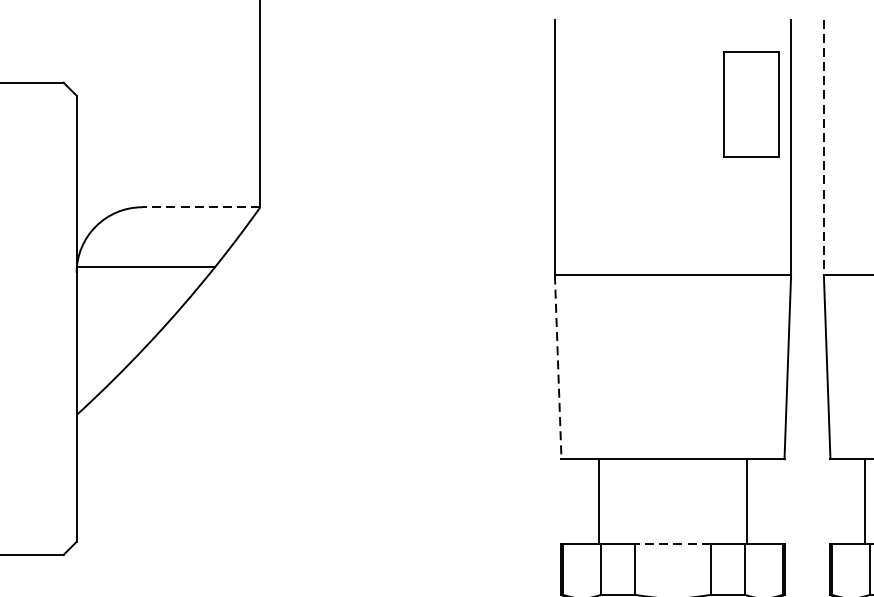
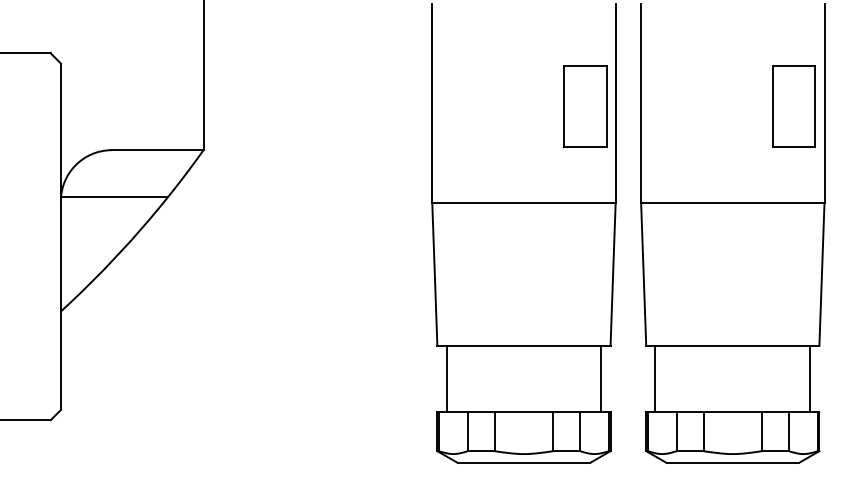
part: (752, 104) -> (585, 106), moved
line: (824, 148) -> (641, 104), dashed -> solid
line: (201, 207) -> (157, 150), dashed -> solid
line: (557, 367) -> (434, 274), dashed -> solid
line: (598, 501) -> (446, 378), moved
line: (747, 501) -> (601, 378), moved
line: (865, 501) -> (655, 378), moved
line: (672, 543) -> (523, 411), dashed -> solid

